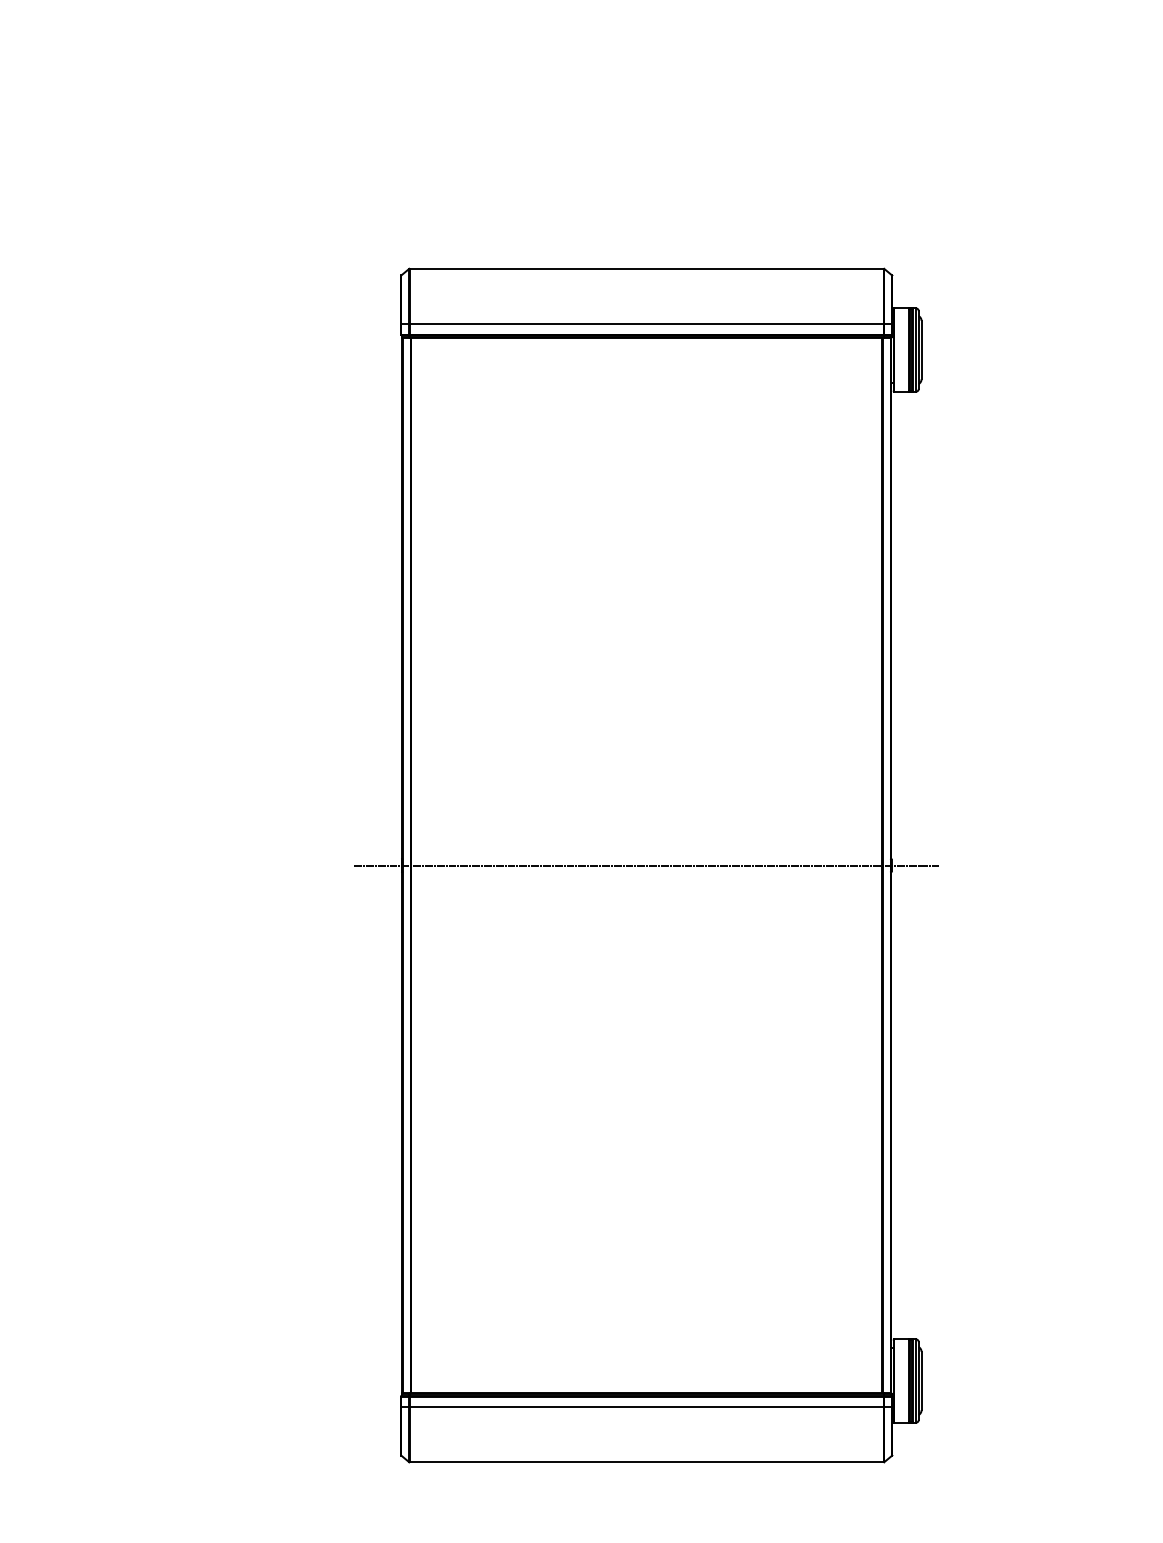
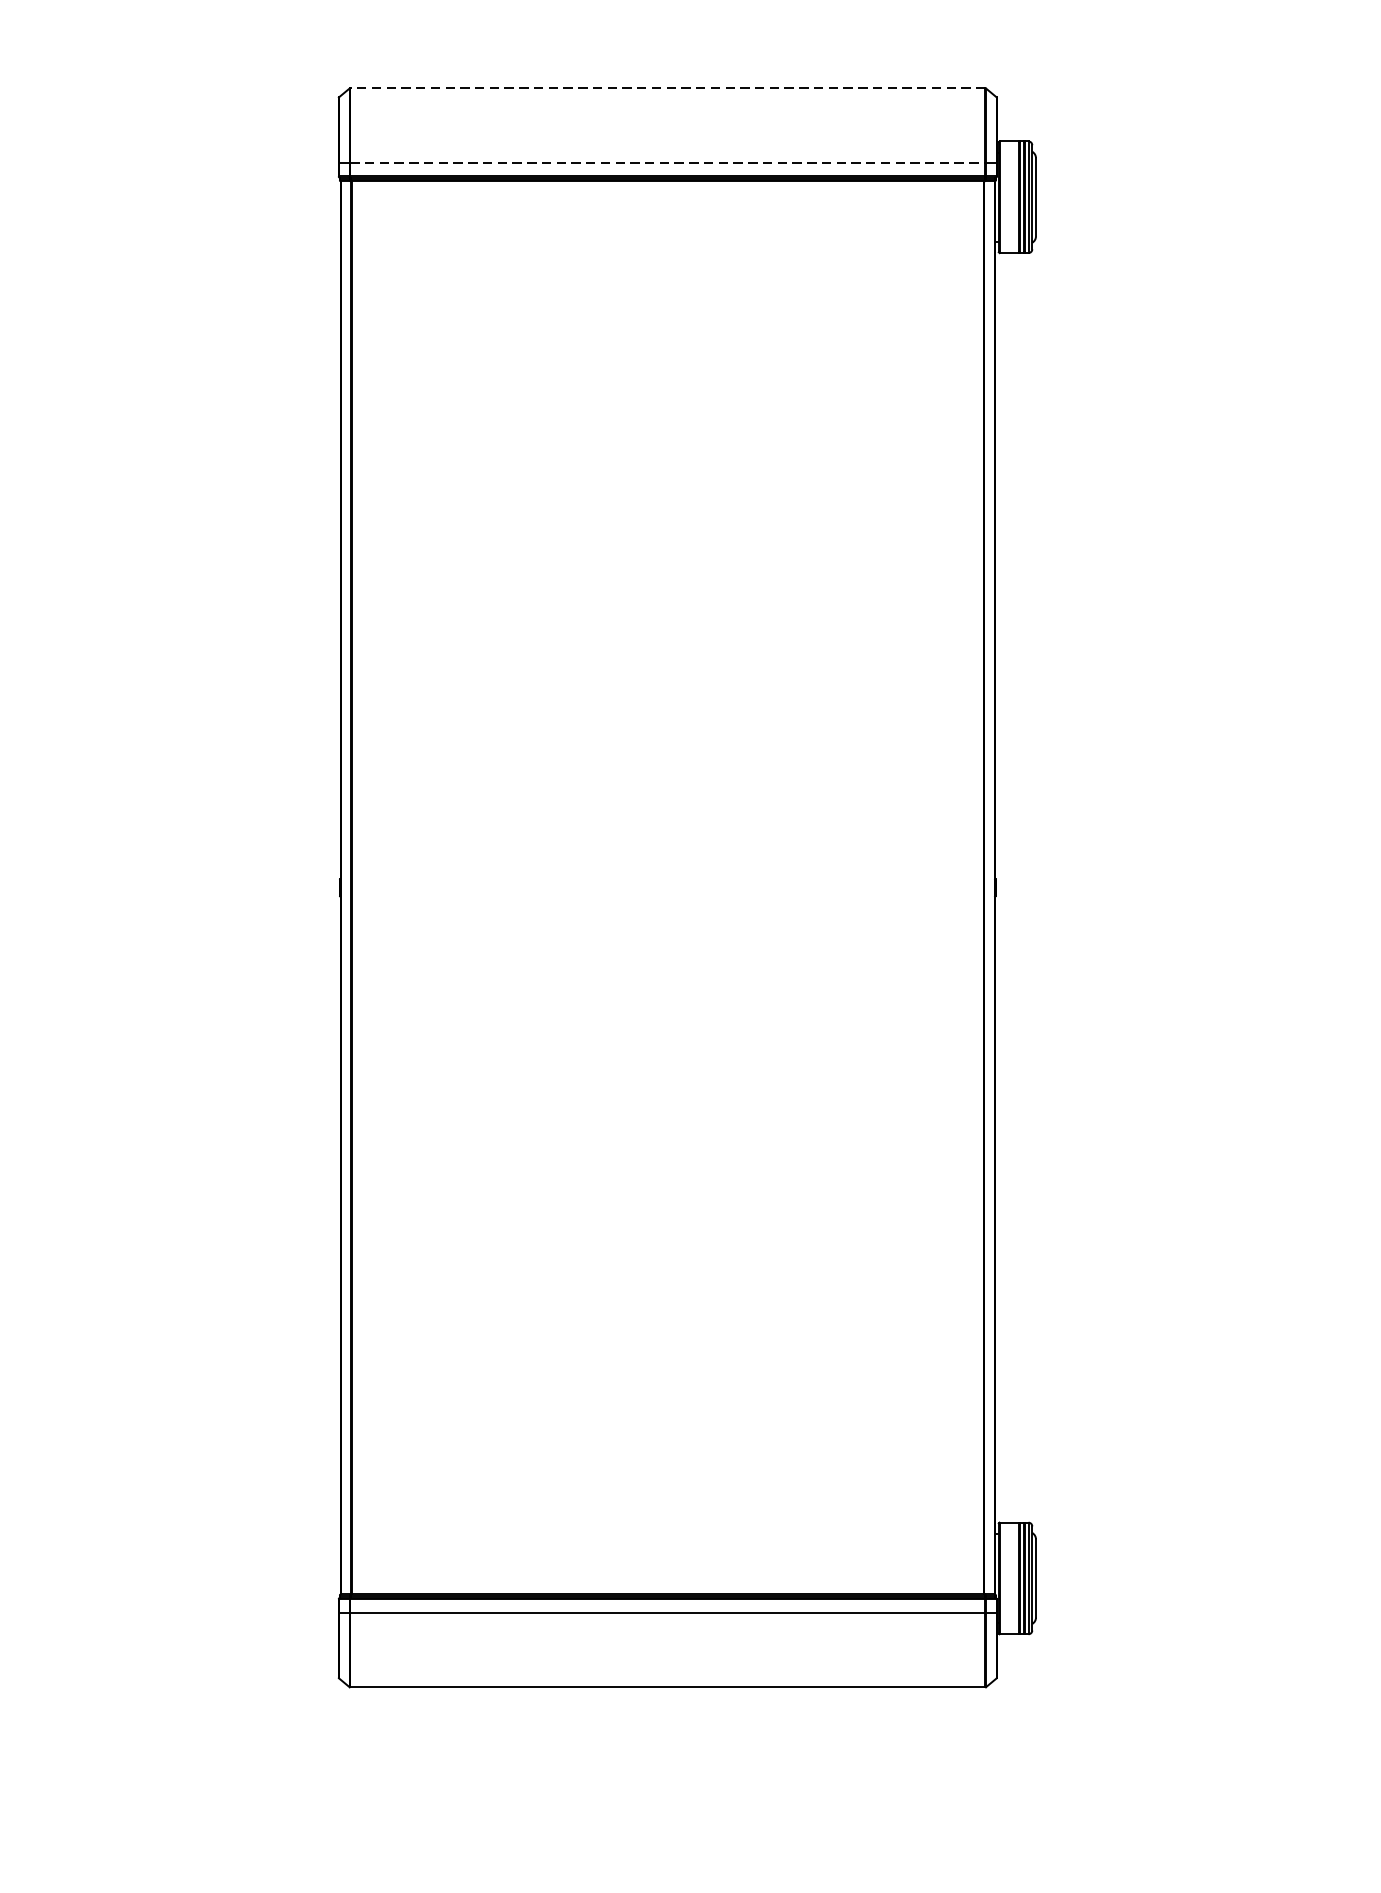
line: (646, 268) -> (667, 87), solid -> dashed
line: (647, 324) -> (668, 163), solid -> dashed
line: (646, 865) -> (667, 887), removed

